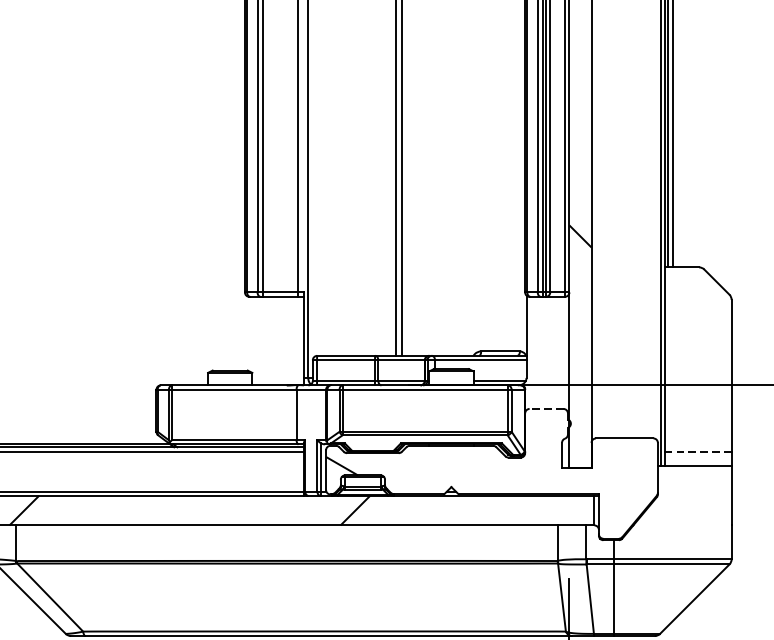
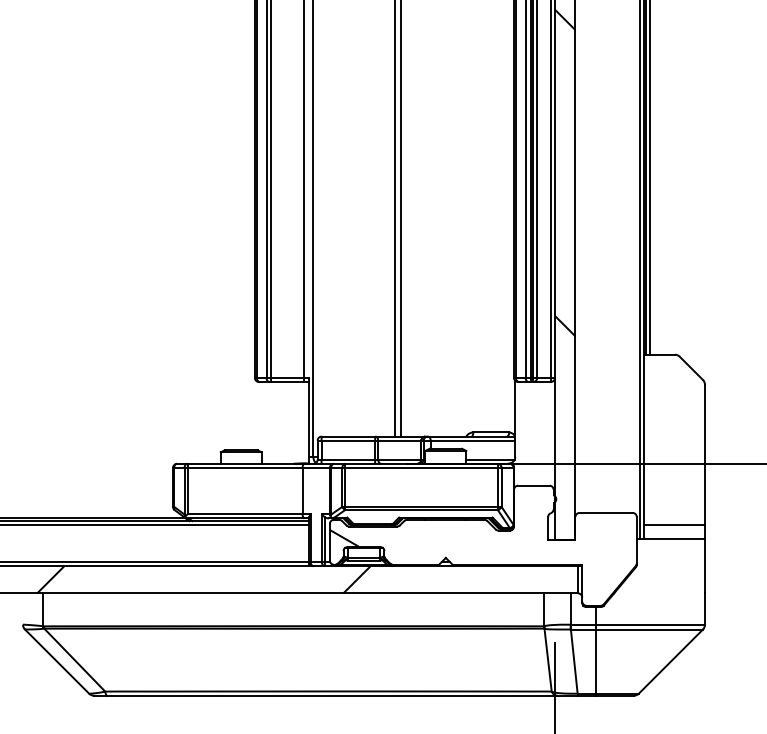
line: (546, 408) -> (533, 485), dashed -> solid
line: (698, 452) -> (674, 525), dashed -> solid

